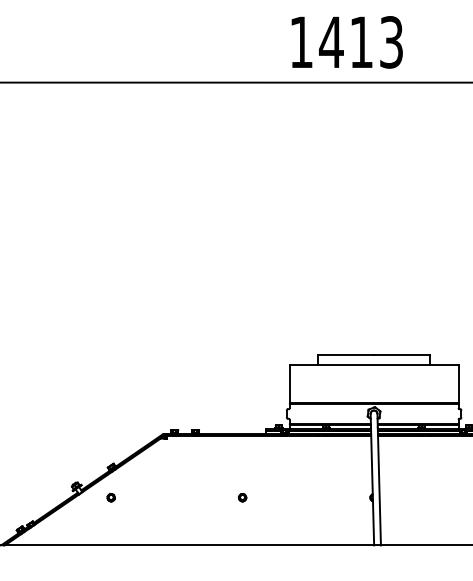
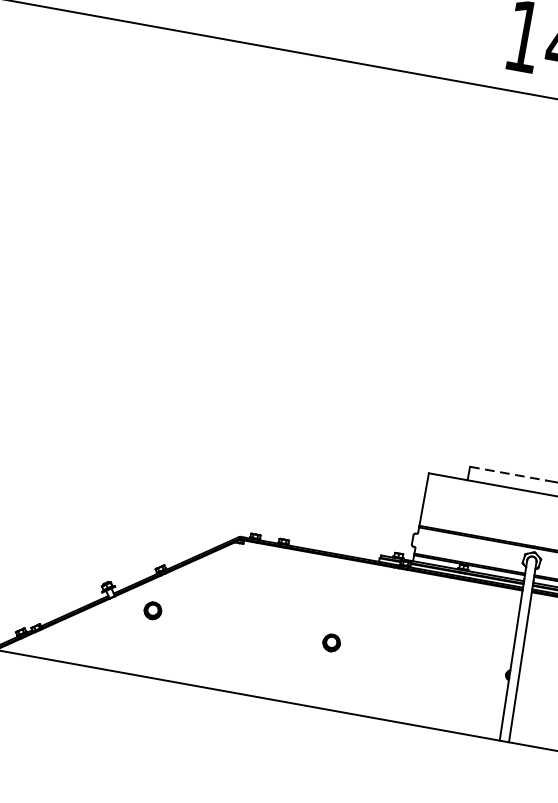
line: (346, 354) -> (508, 473), solid -> dashed
part: (110, 497) -> (151, 610), size x1.6
part: (242, 497) -> (331, 642), size x1.6

